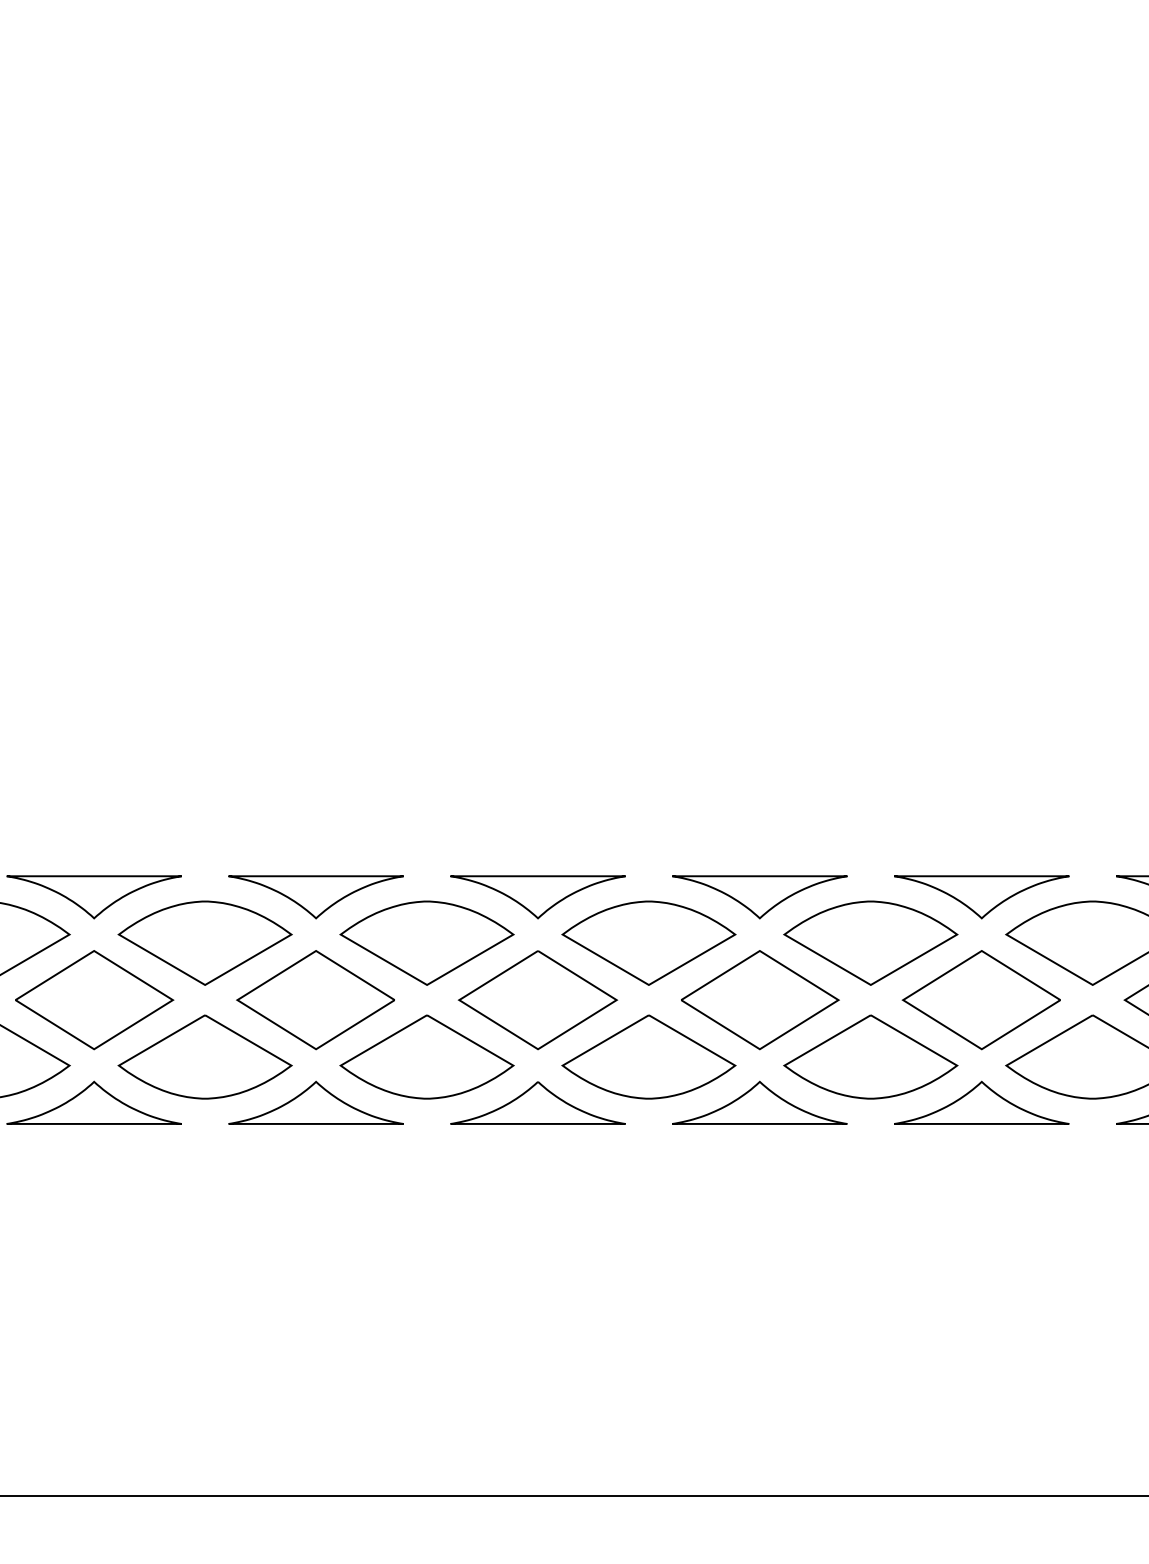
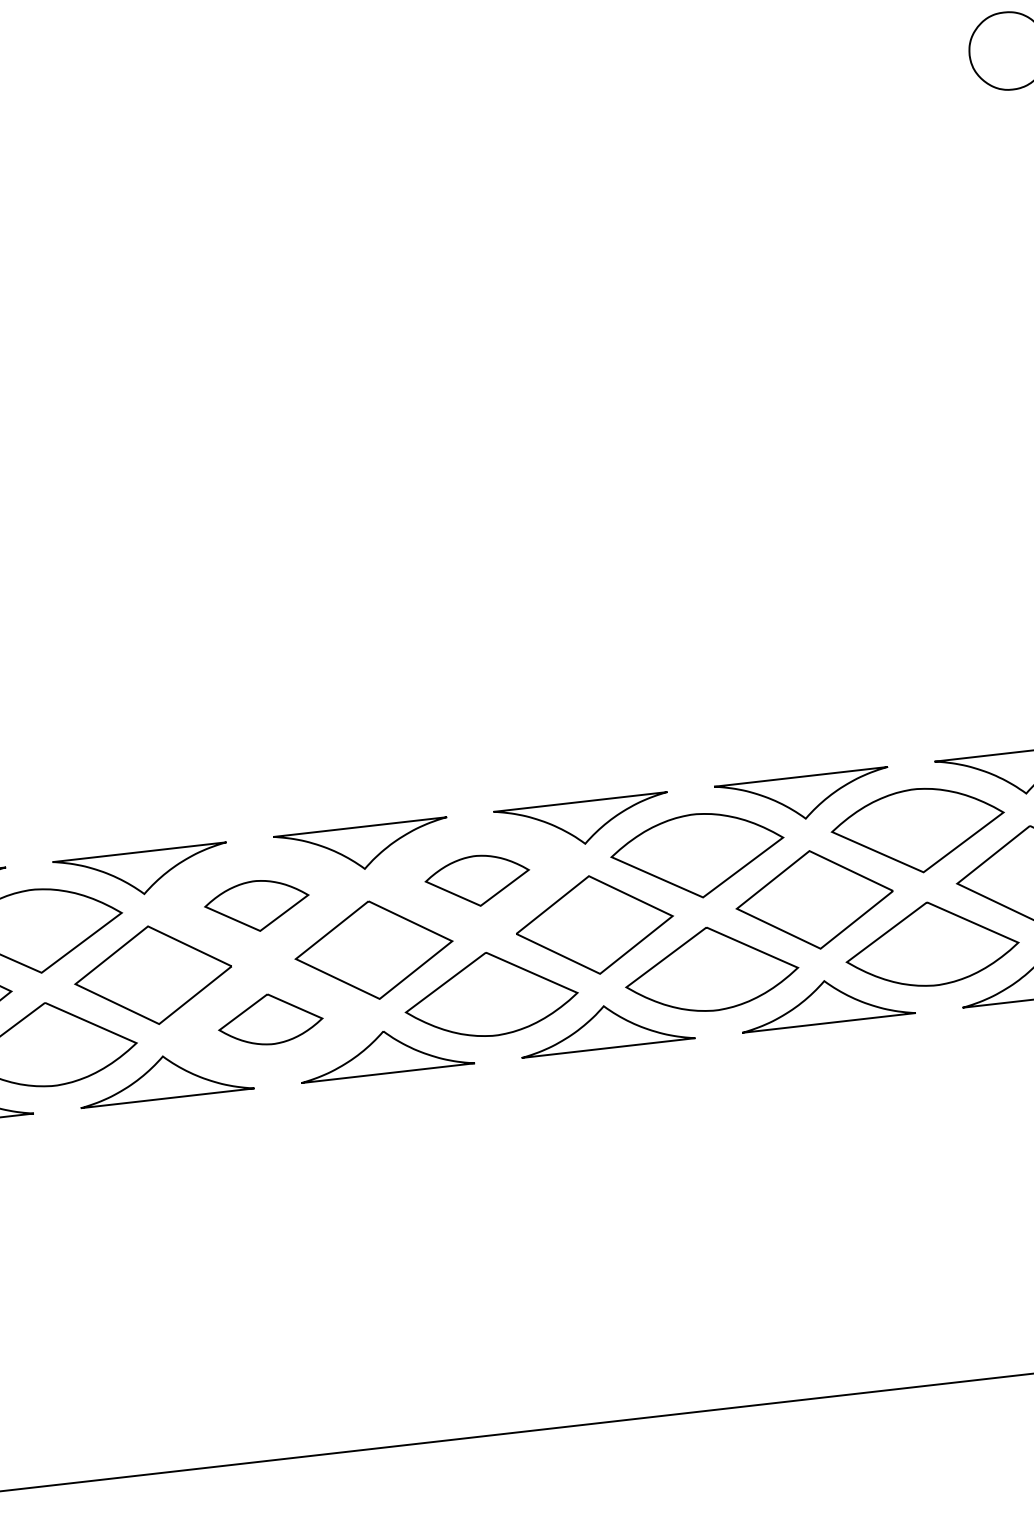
part: (426, 942) -> (256, 905), size x0.6
part: (648, 942) -> (477, 880), size x0.6
part: (426, 1056) -> (269, 1018), size x0.6

